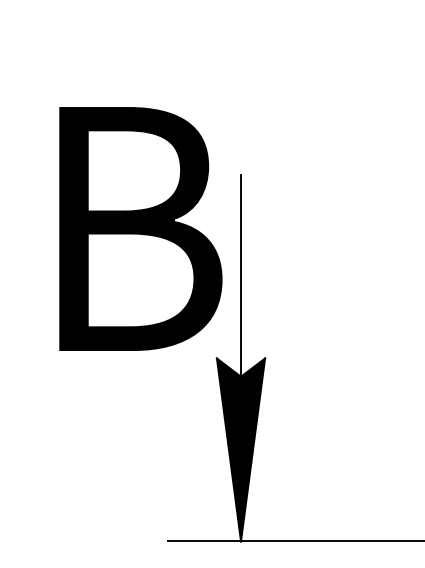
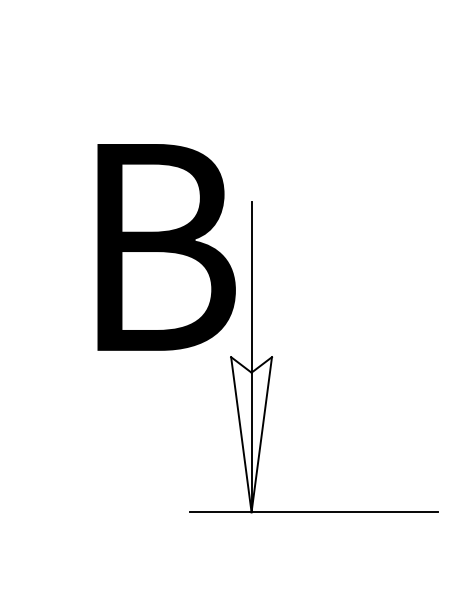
fill: (240, 449) -> (251, 434), removed

